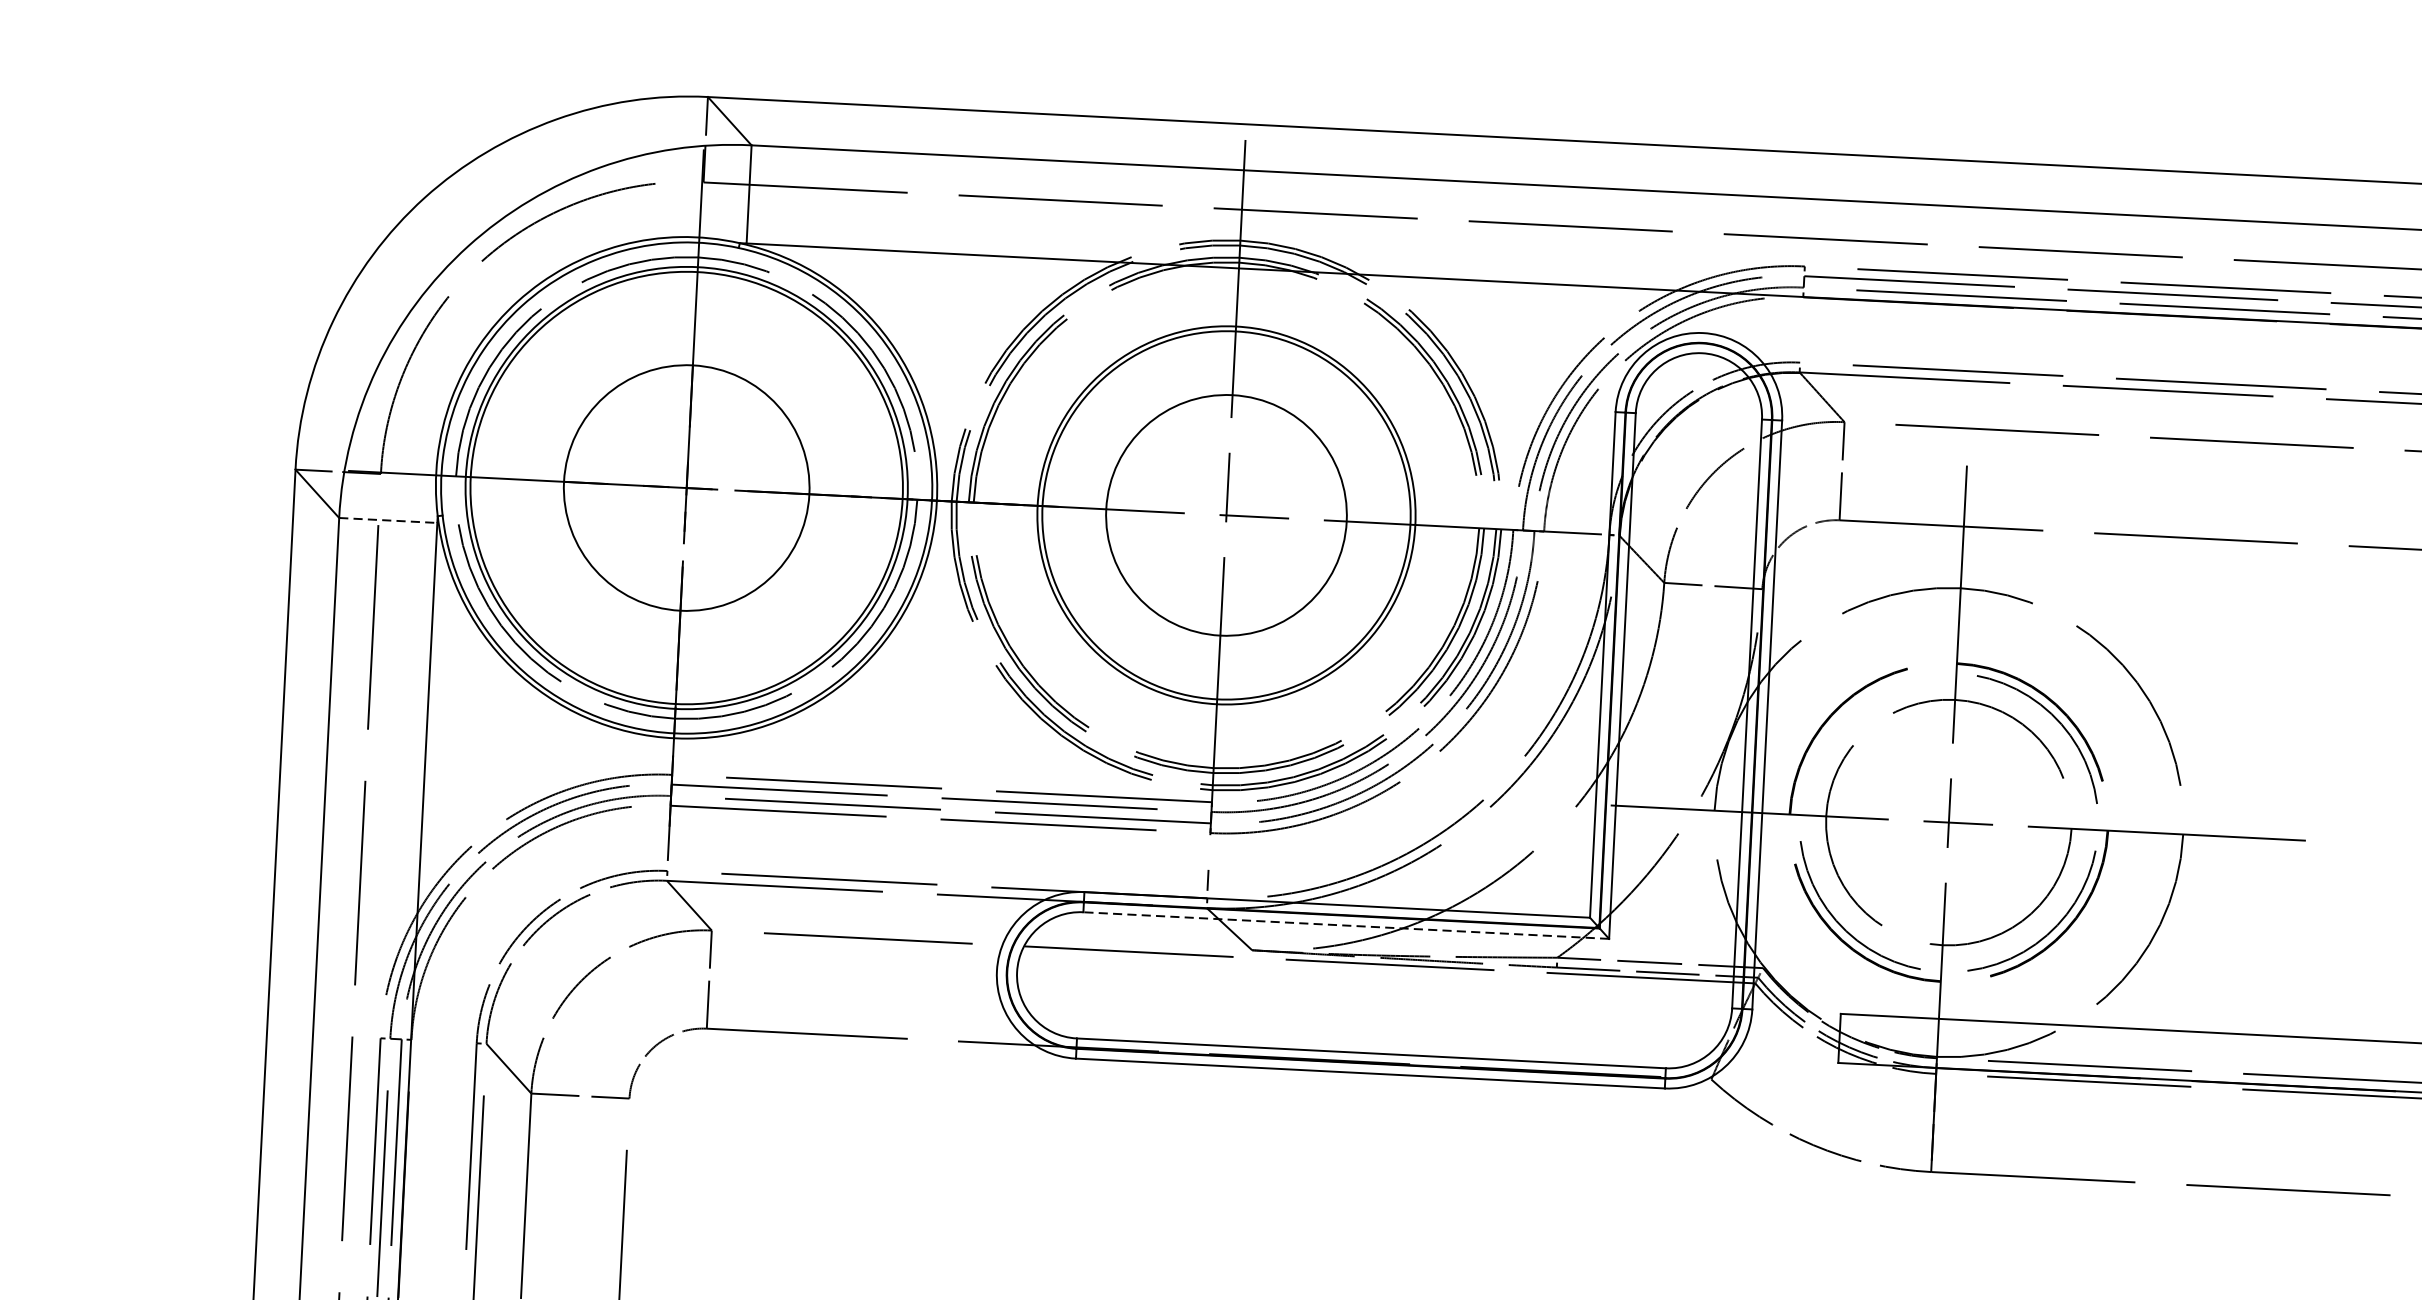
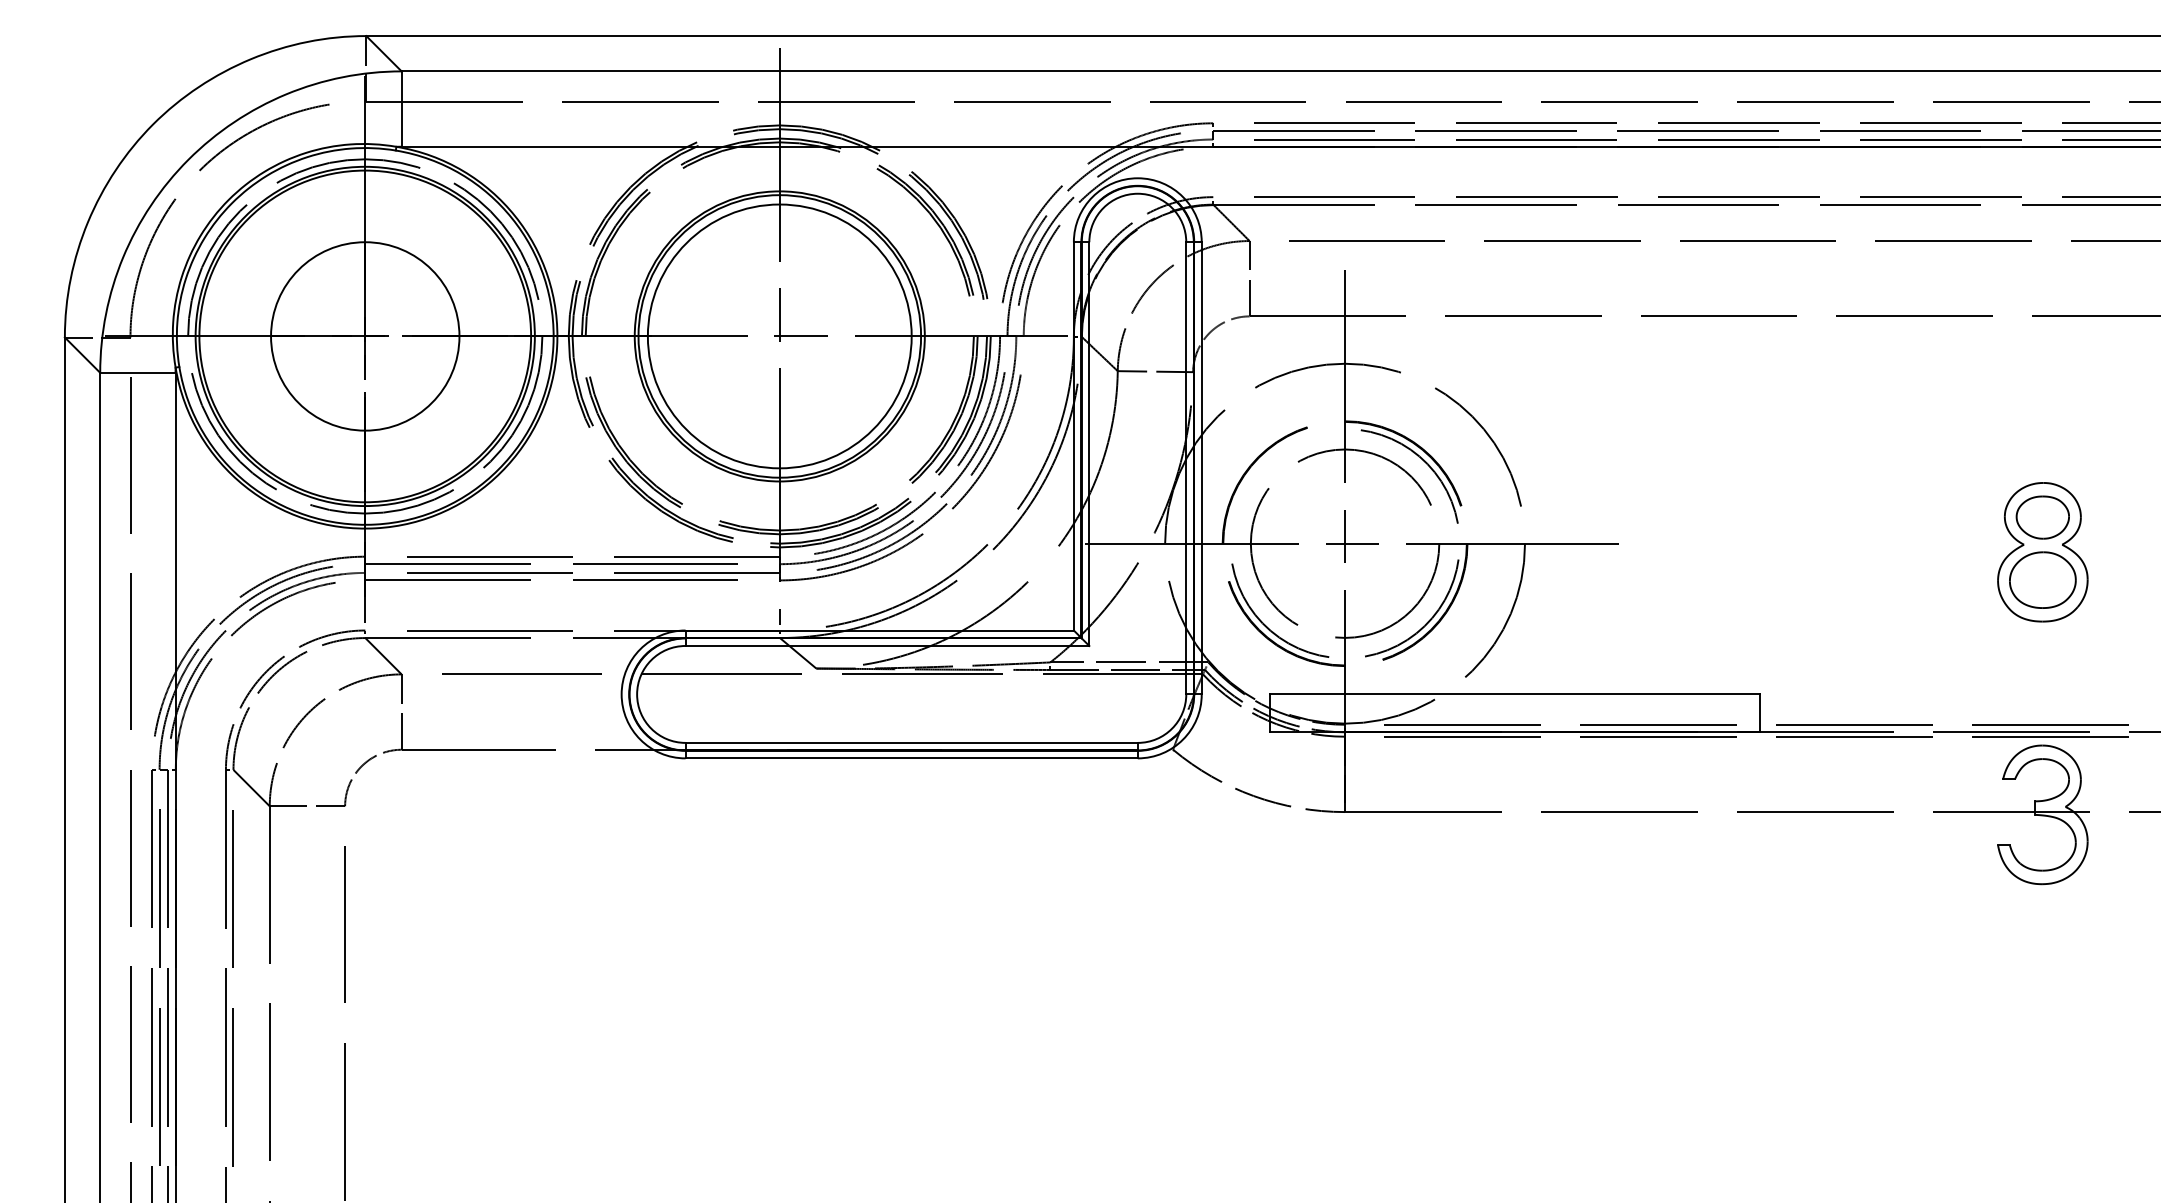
circle: (1226, 515) -> (779, 336), size x1.43
line: (387, 519) -> (137, 372), dashed -> solid
line: (1346, 924) -> (887, 645), dashed -> solid

